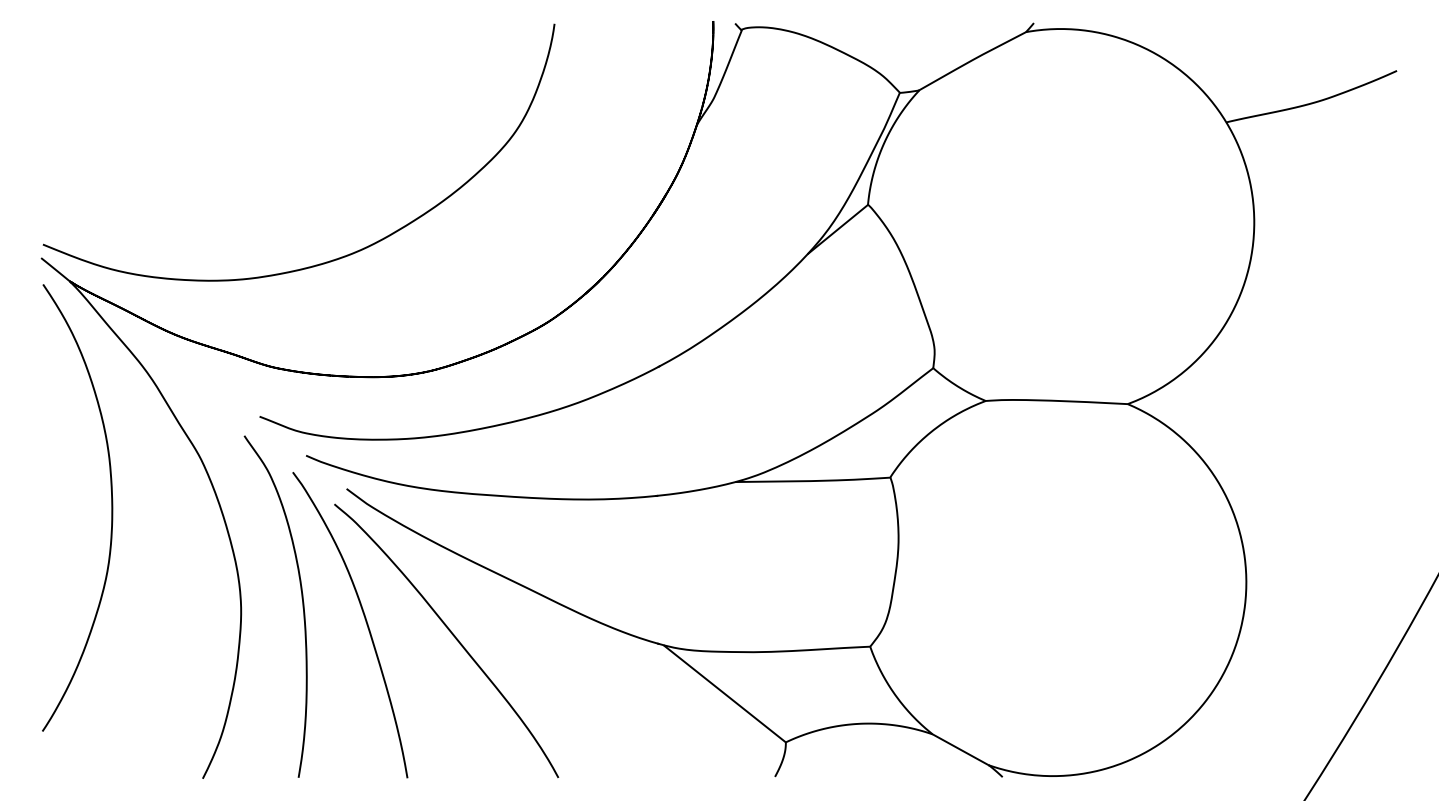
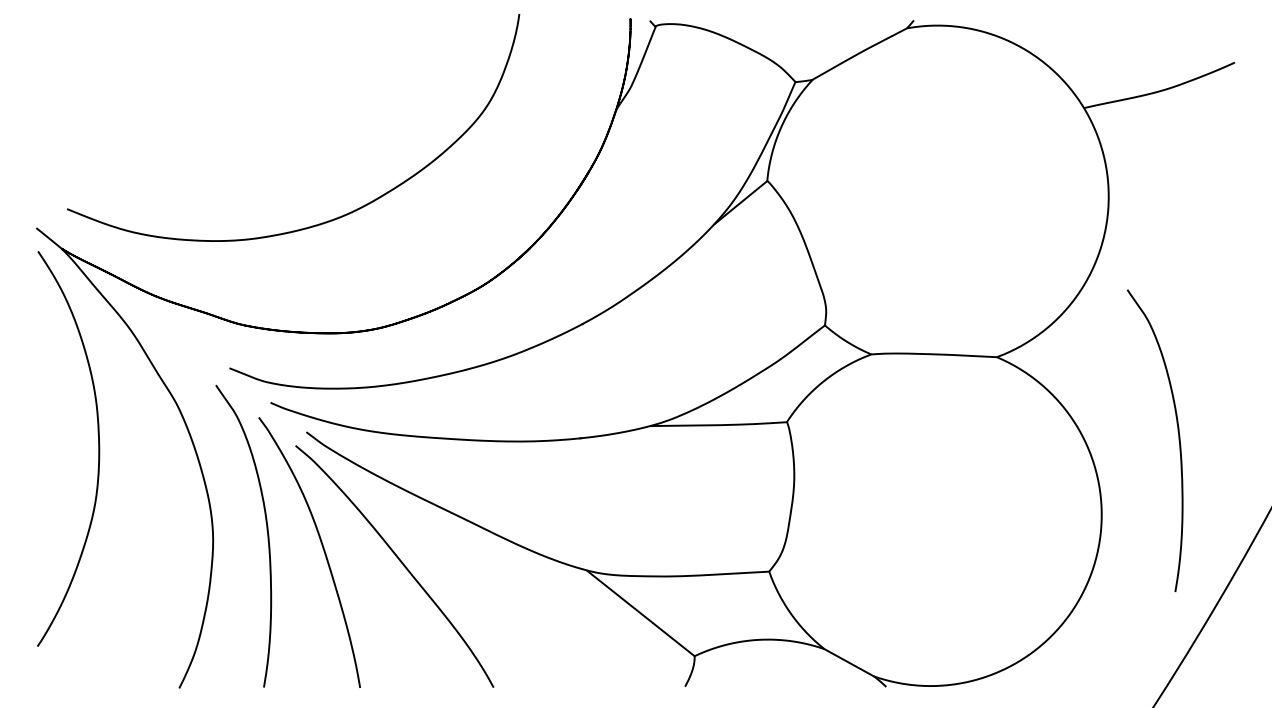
curve: (335, 258) -> (325, 221), moved
curve: (1333, 498) -> (1178, 440), added

